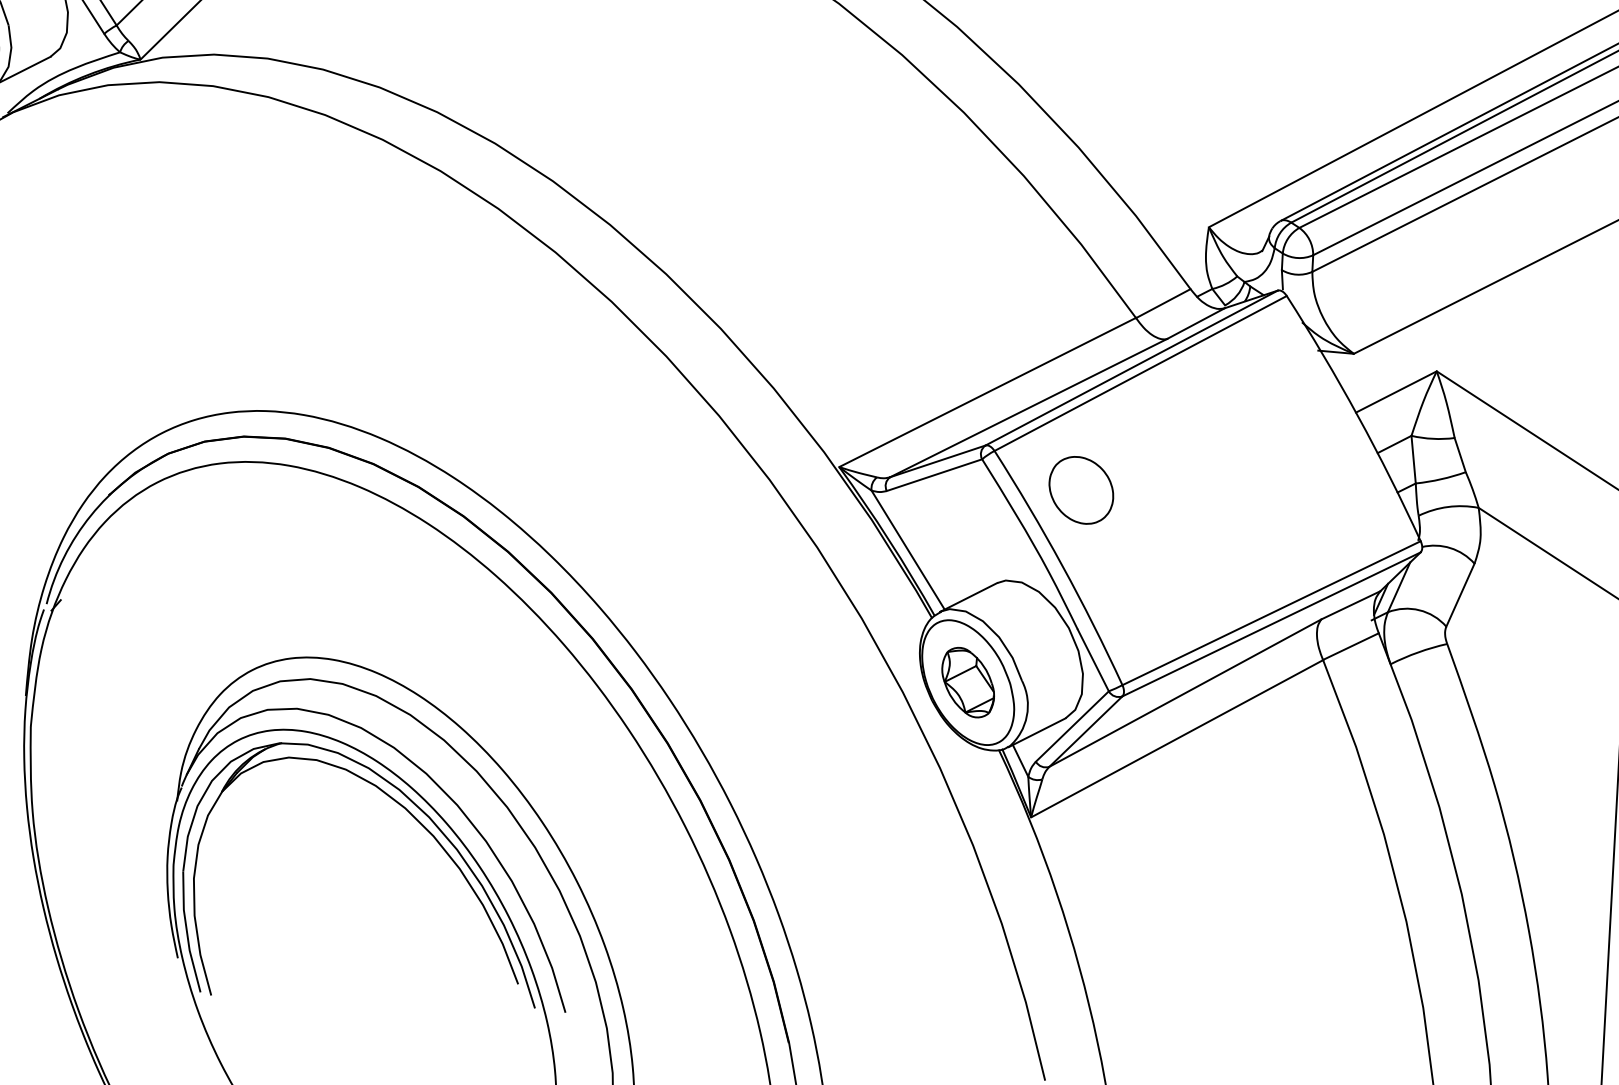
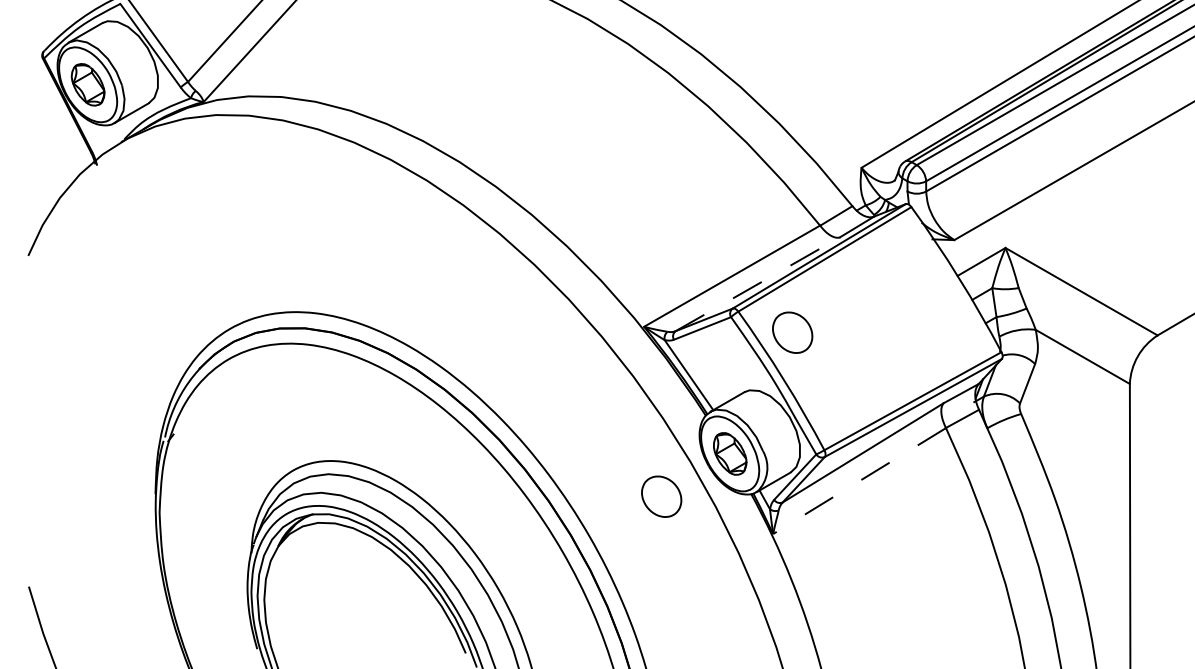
line: (1028, 408) -> (757, 284), solid -> dashed
line: (1176, 739) -> (859, 481), solid -> dashed
part: (852, 745) -> (661, 496), added

